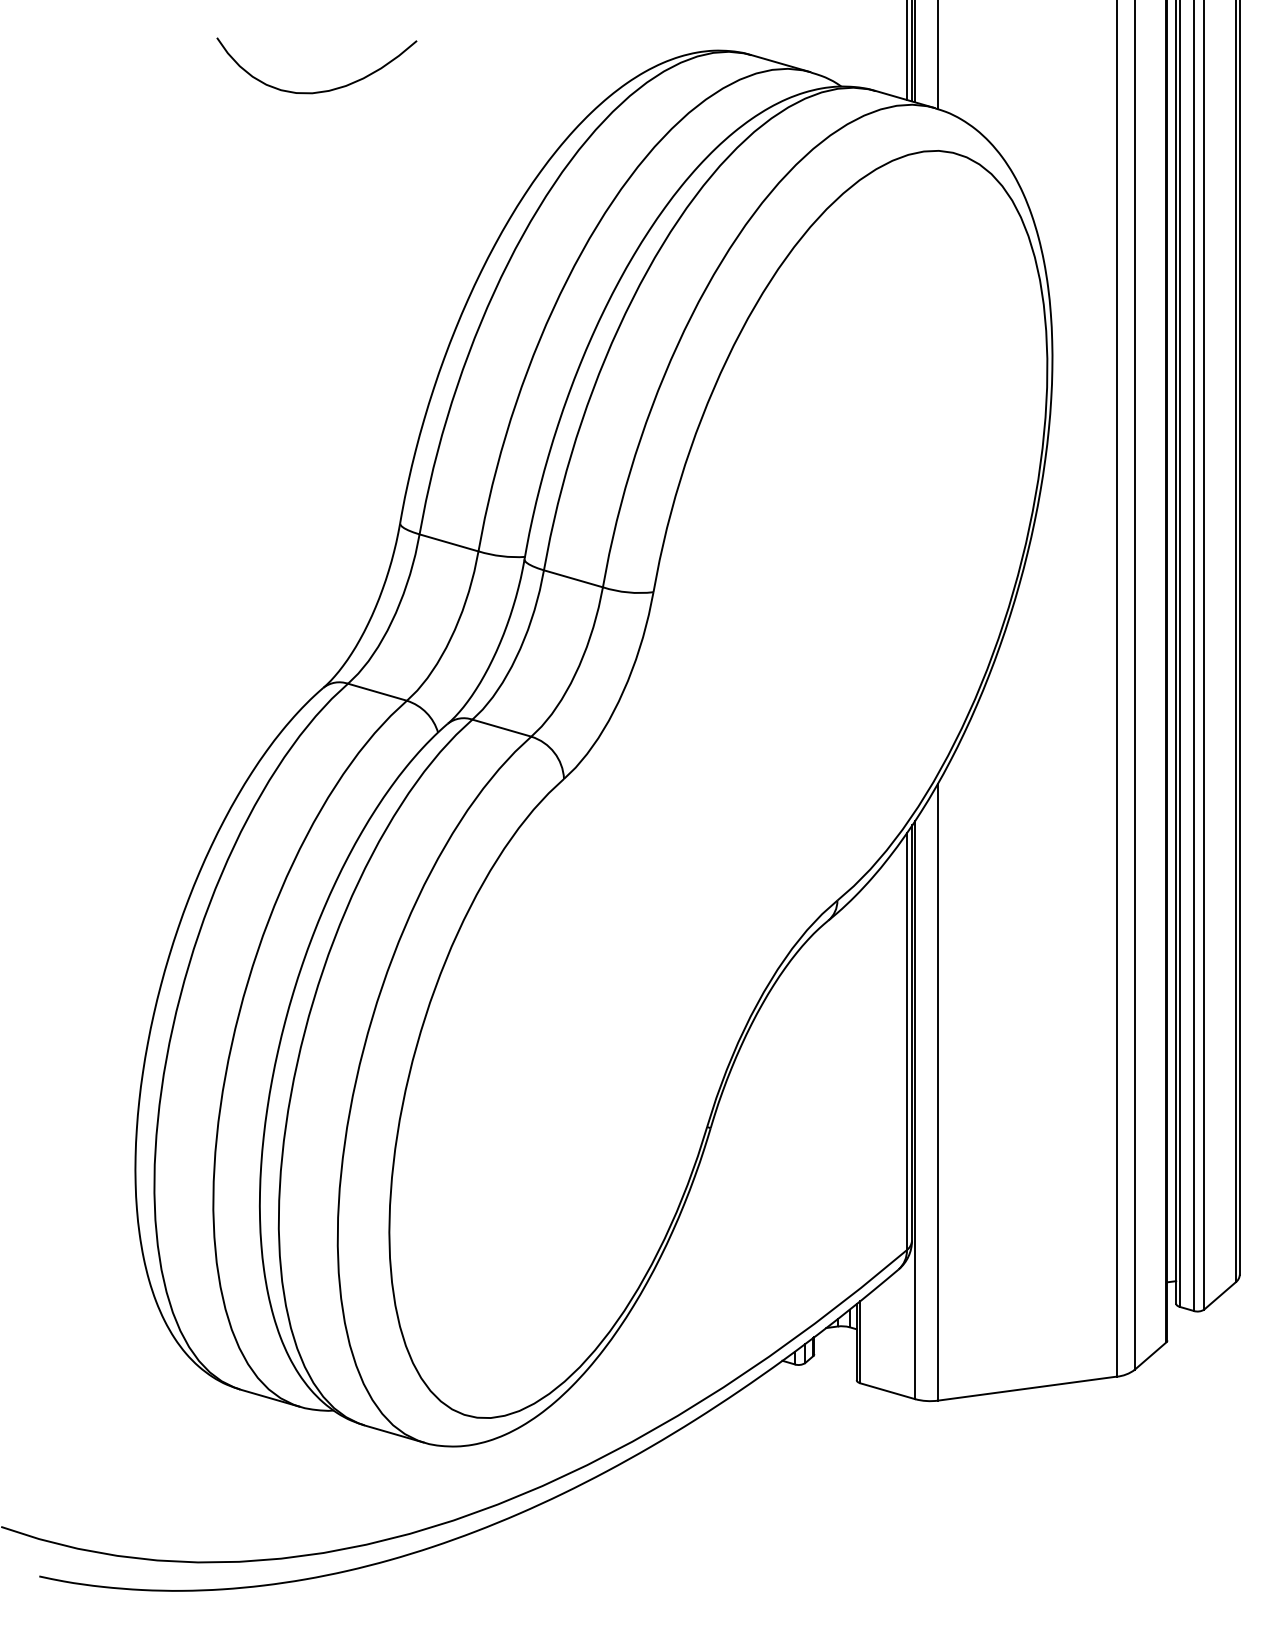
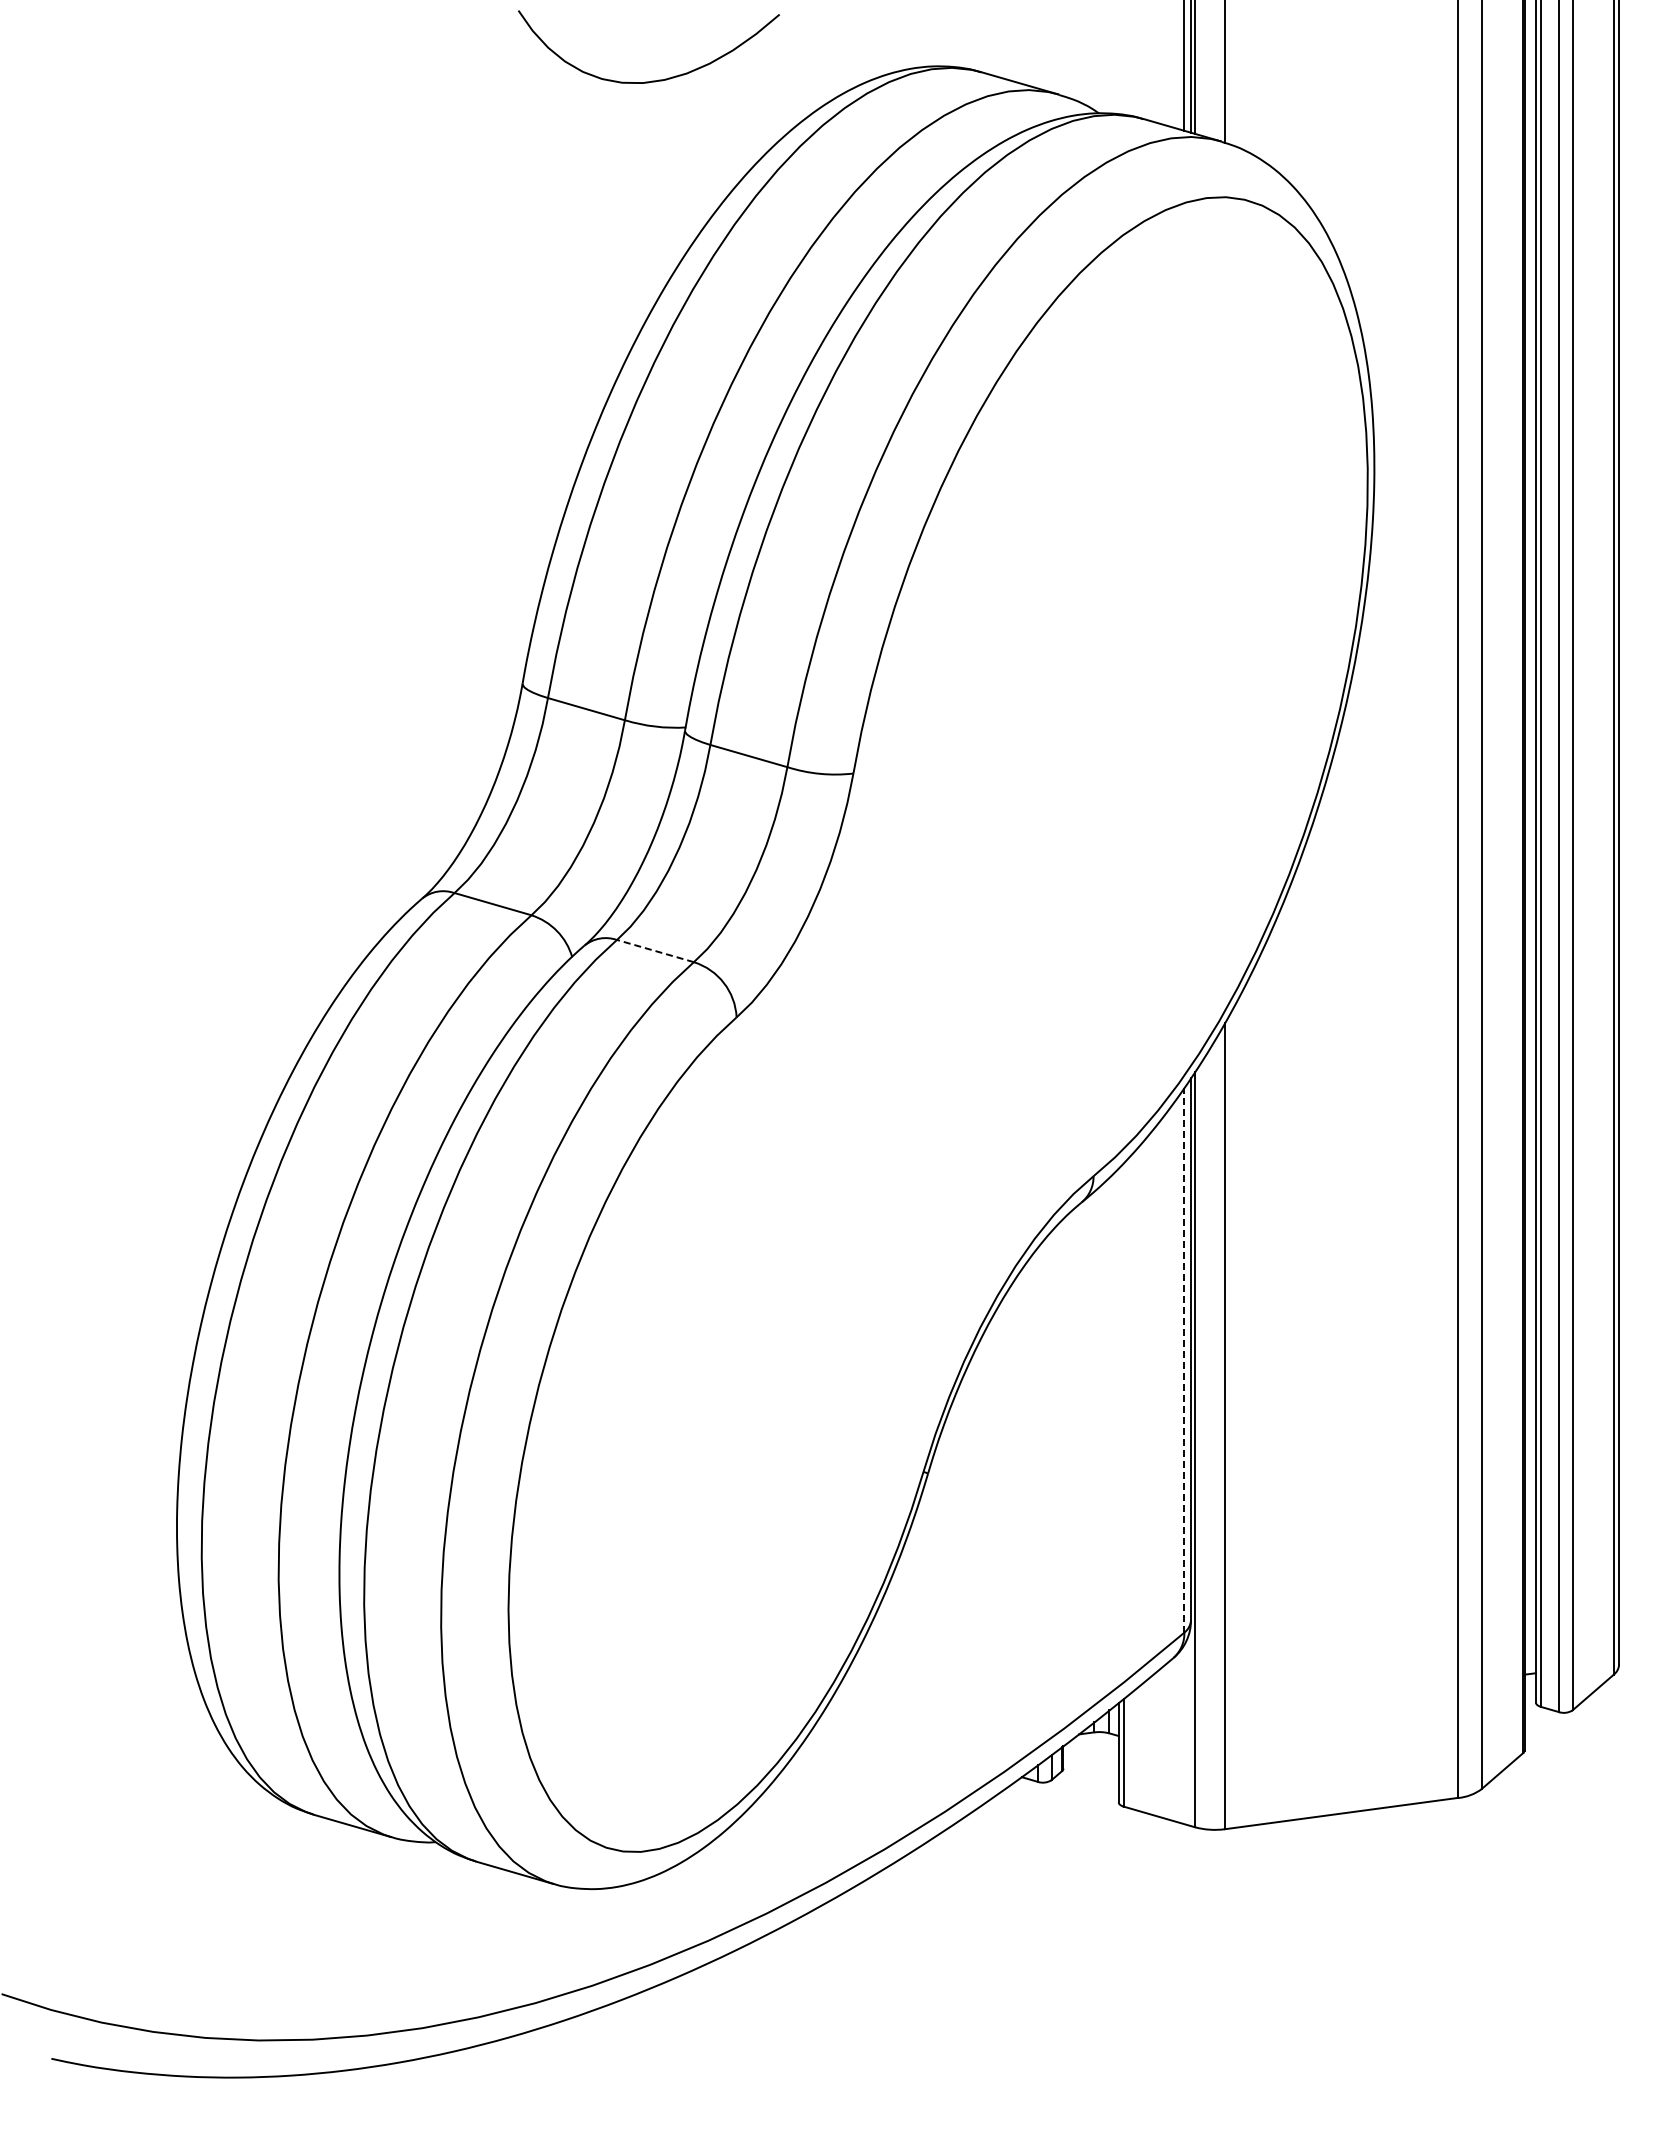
curve: (318, 91) -> (651, 80), moved
line: (501, 727) -> (654, 950), solid -> dashed
line: (907, 1040) -> (1184, 1359), solid -> dashed

